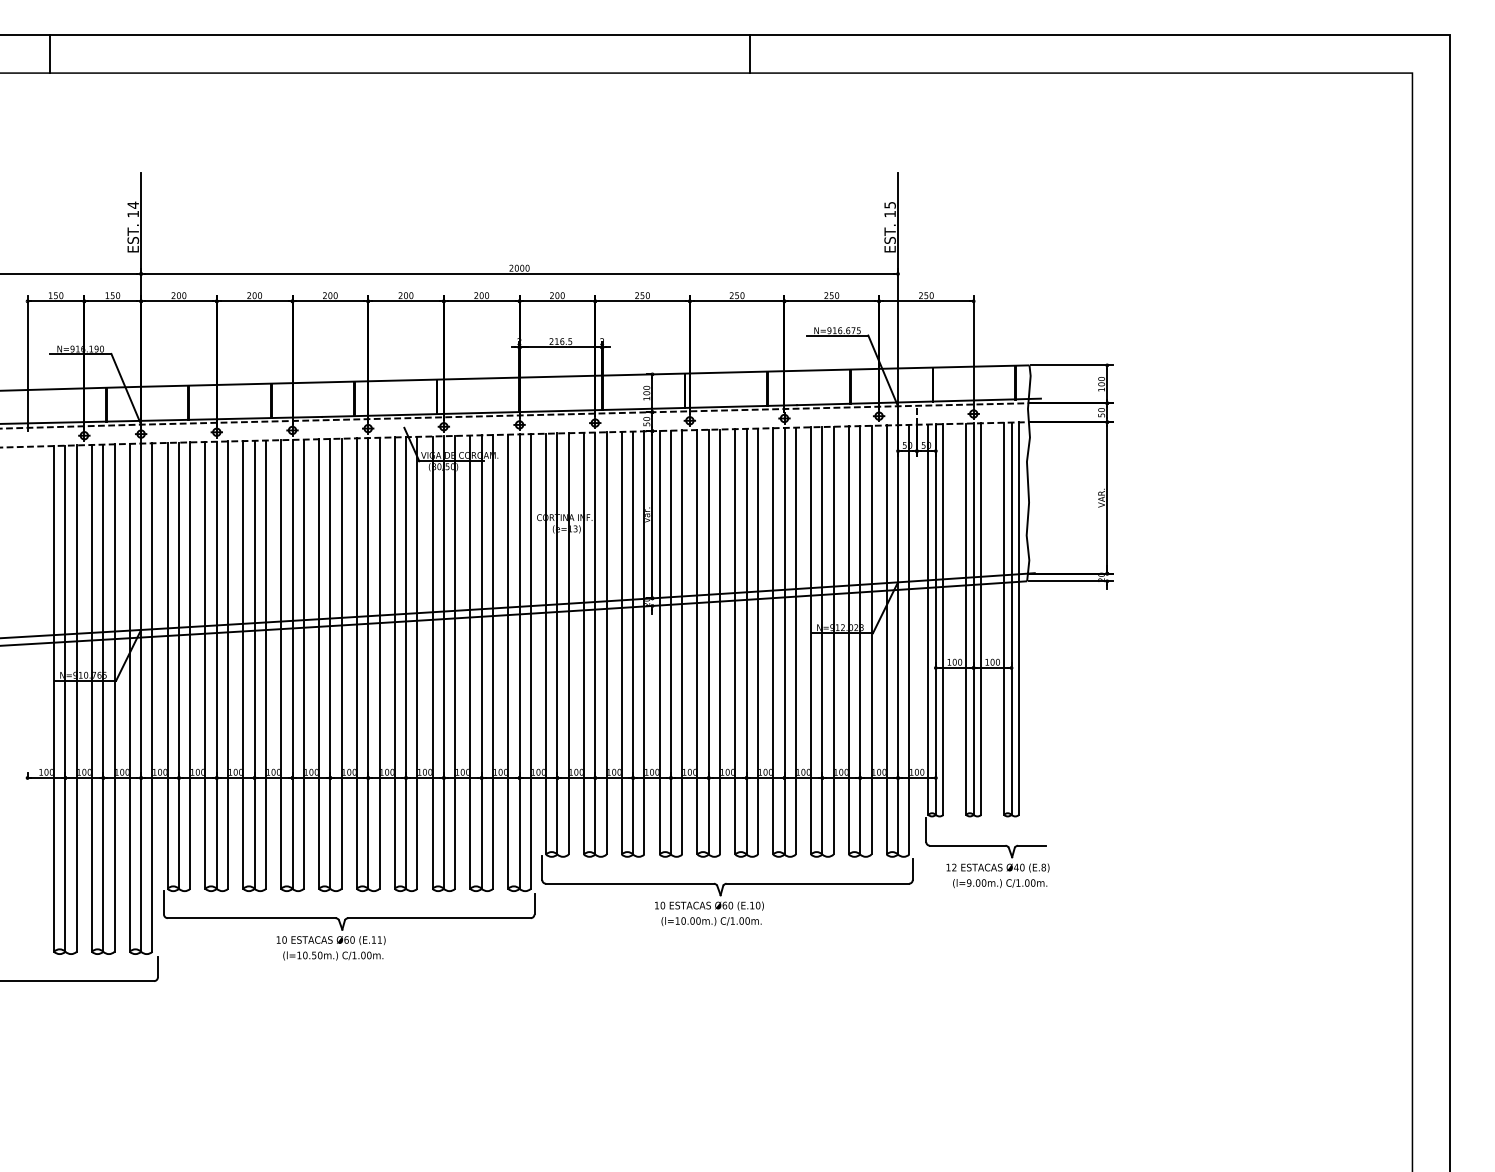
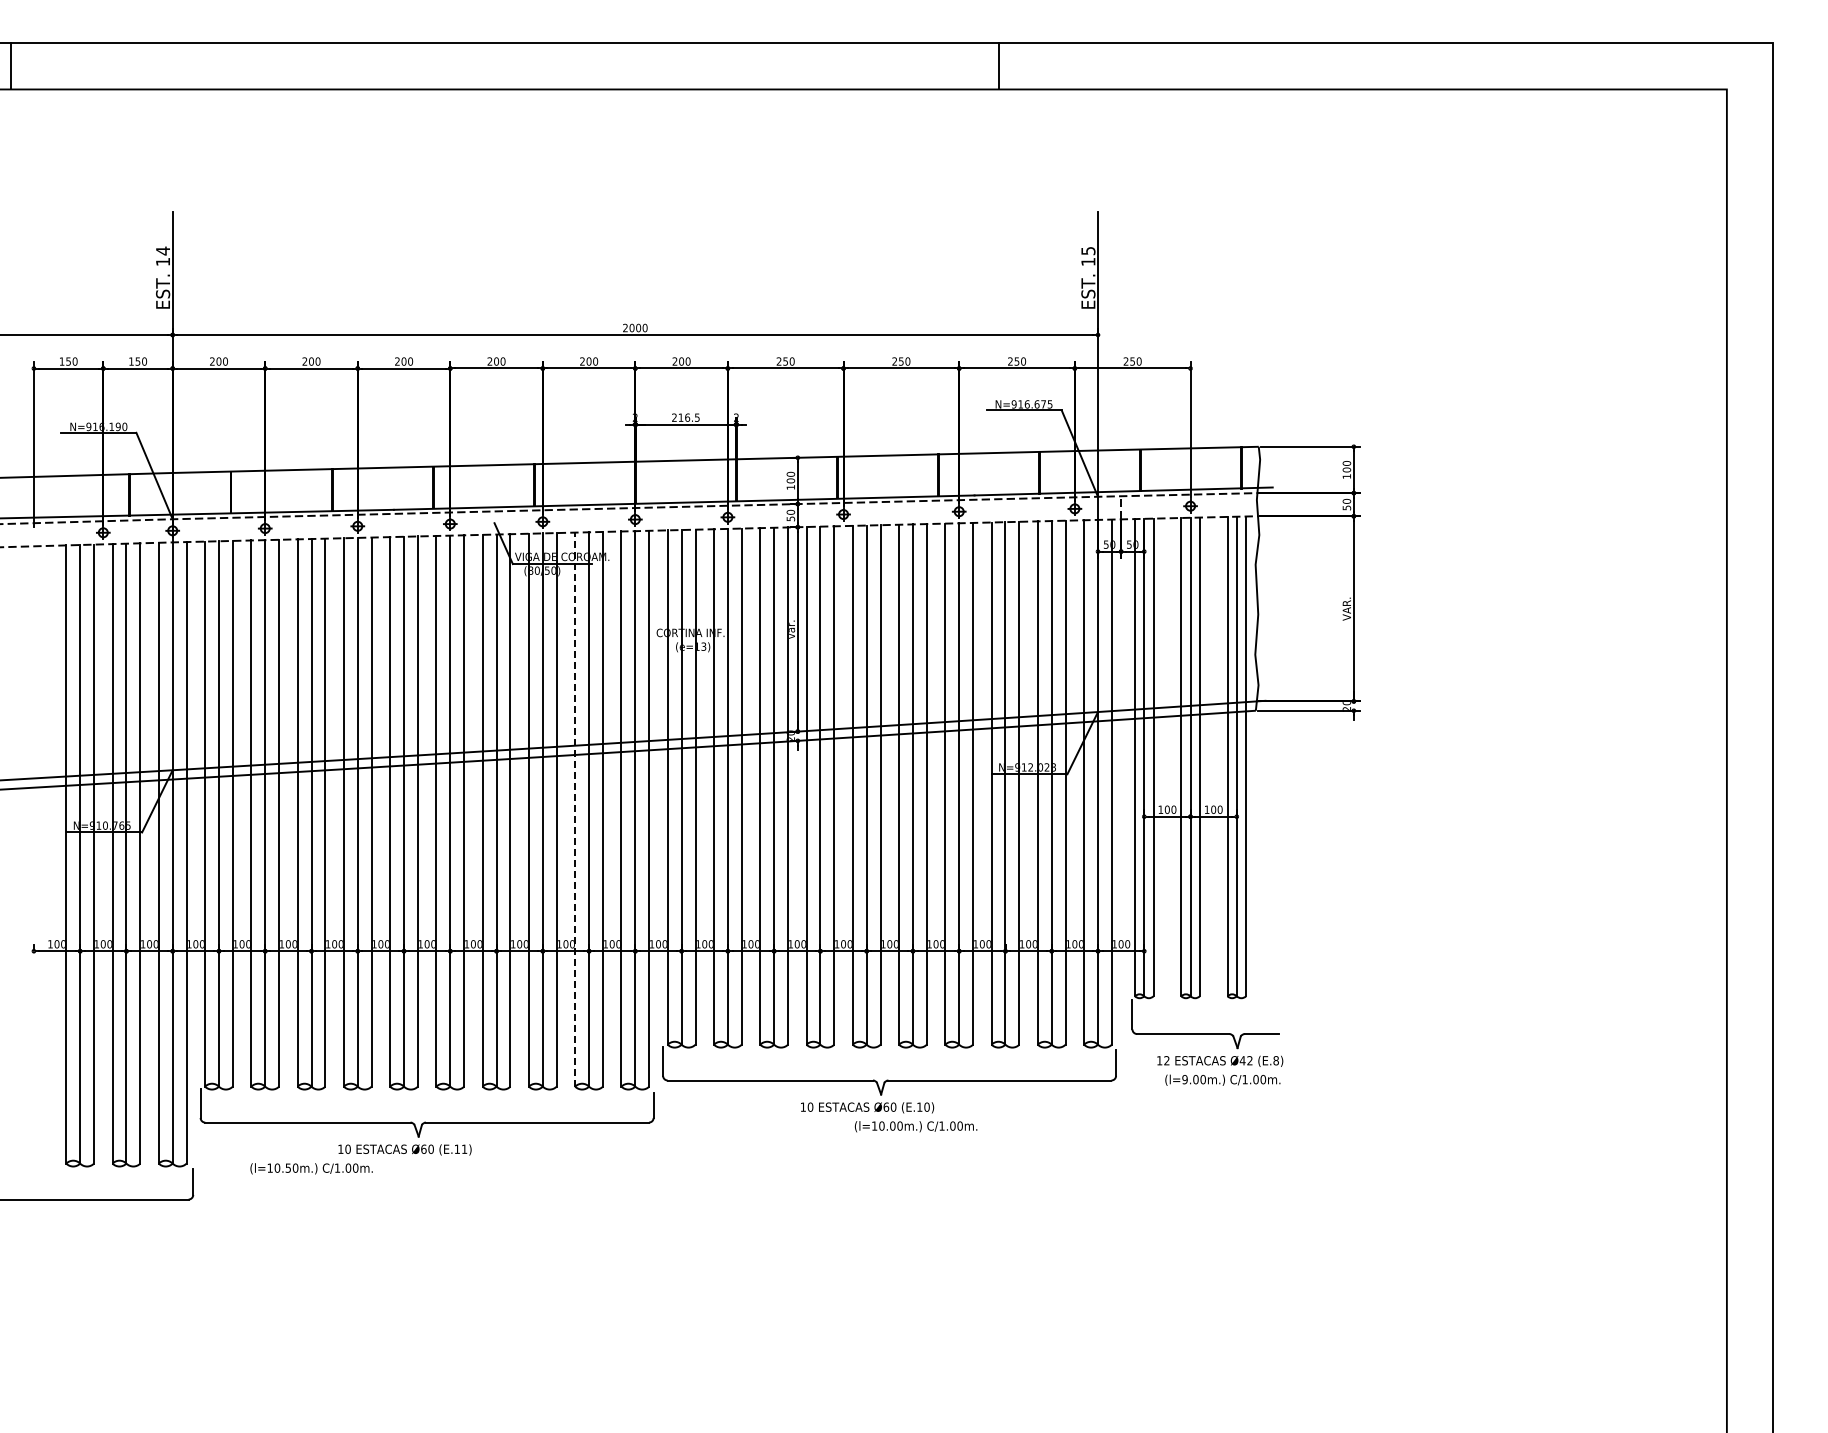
line: (50, 54) -> (11, 66), moved
line: (750, 54) -> (999, 66), moved
line: (470, 662) -> (575, 809), solid -> dashed
text: (1021, 867) -> (1249, 1060), Ø40 -> Ø42
text: (711, 921) -> (915, 1126), moved
text: (333, 955) -> (311, 1168), moved

